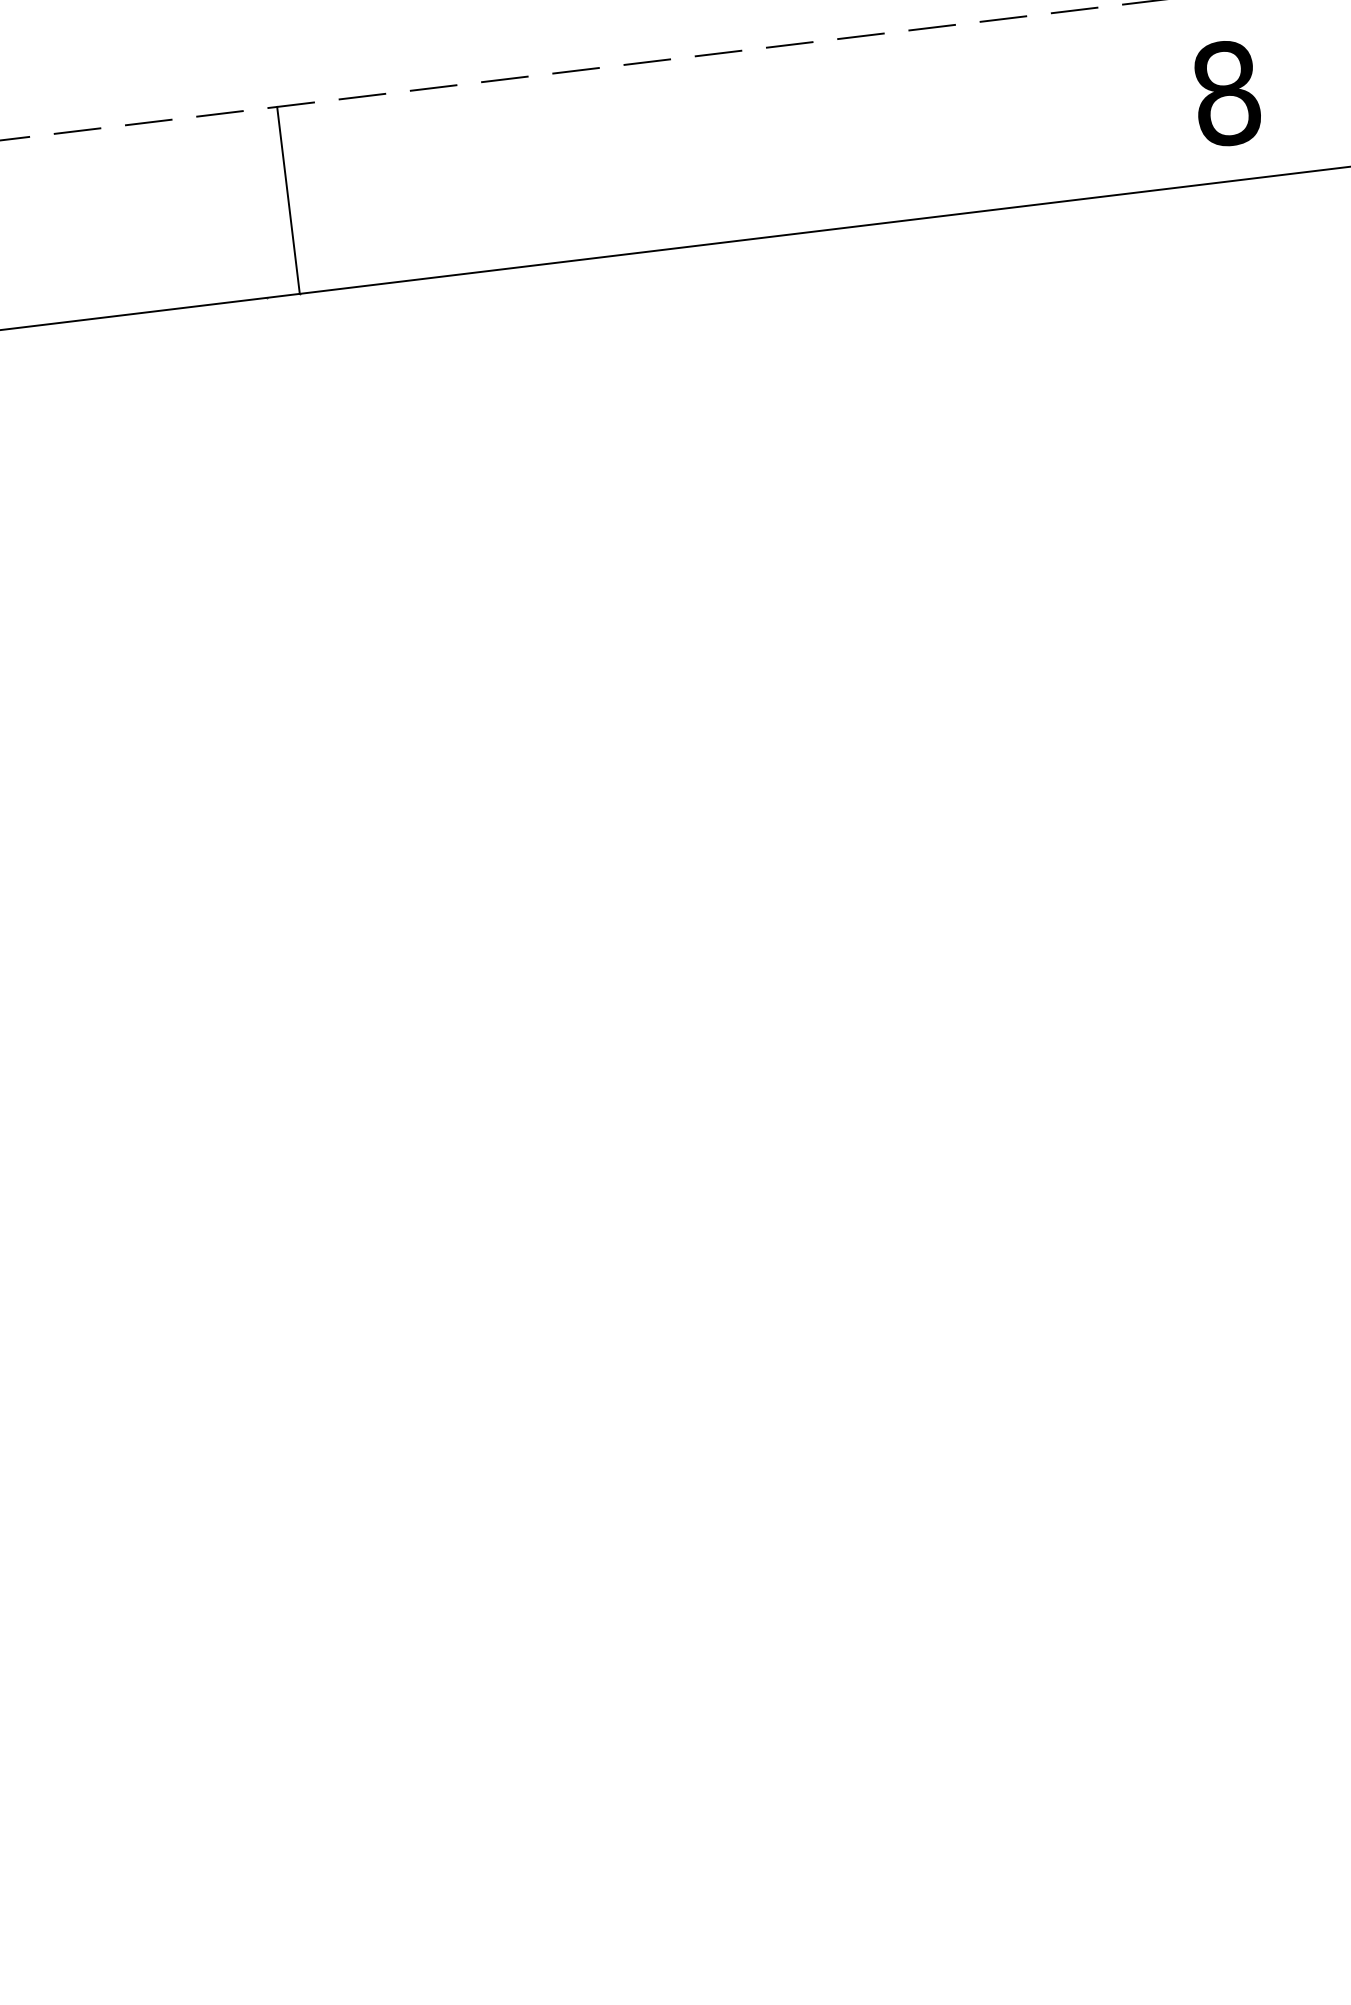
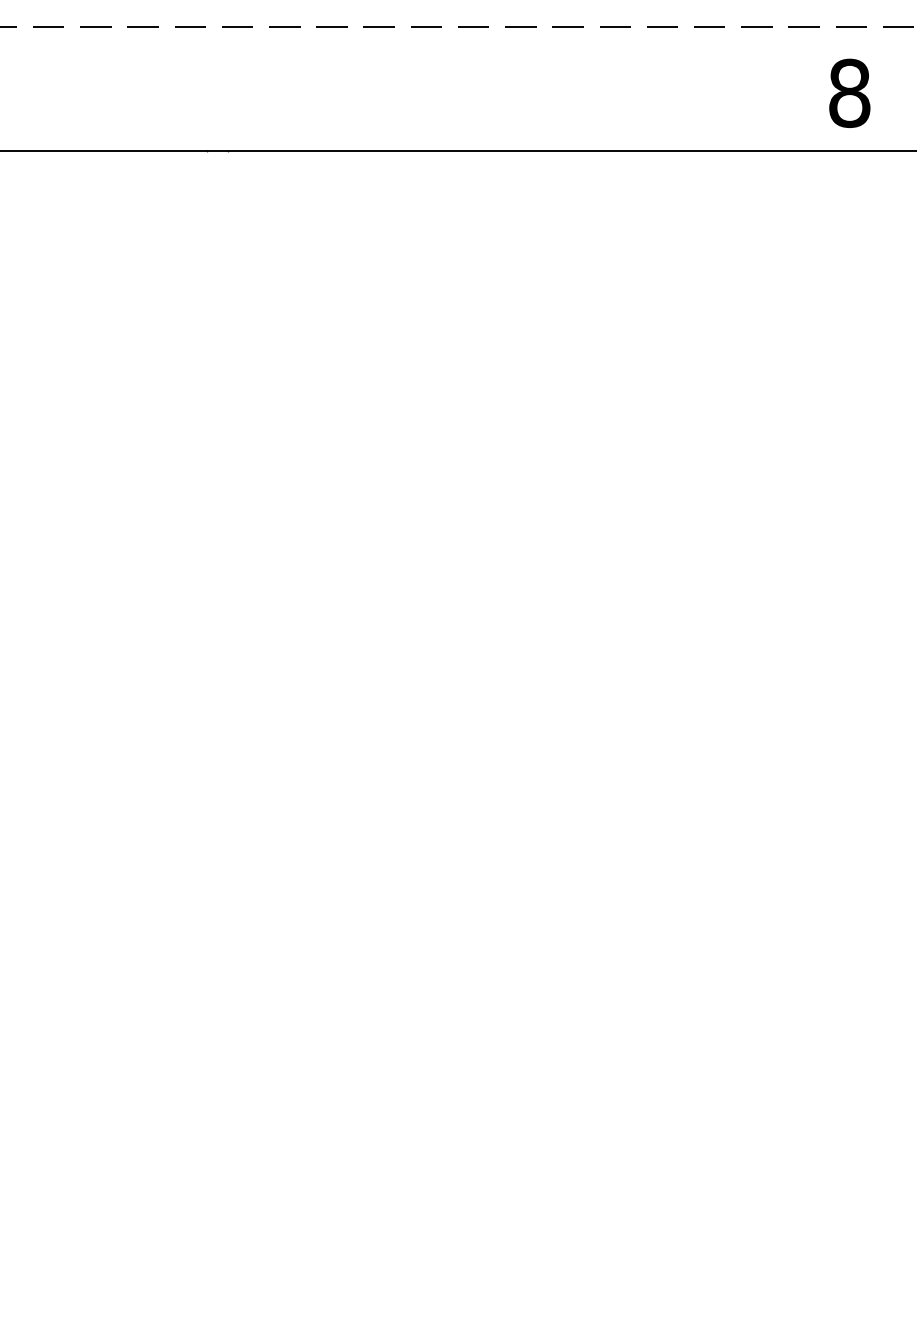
line: (288, 199) -> (228, 88), removed

